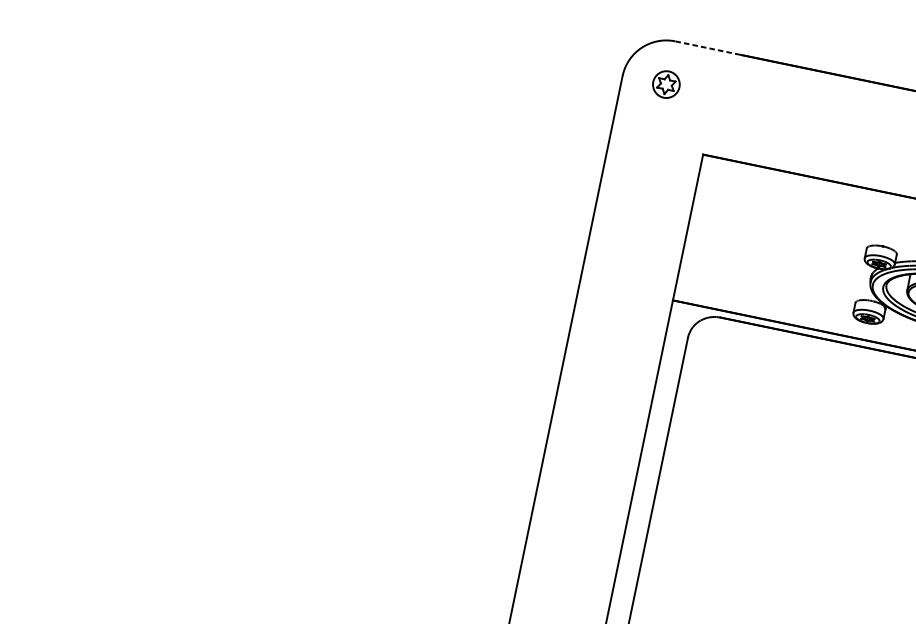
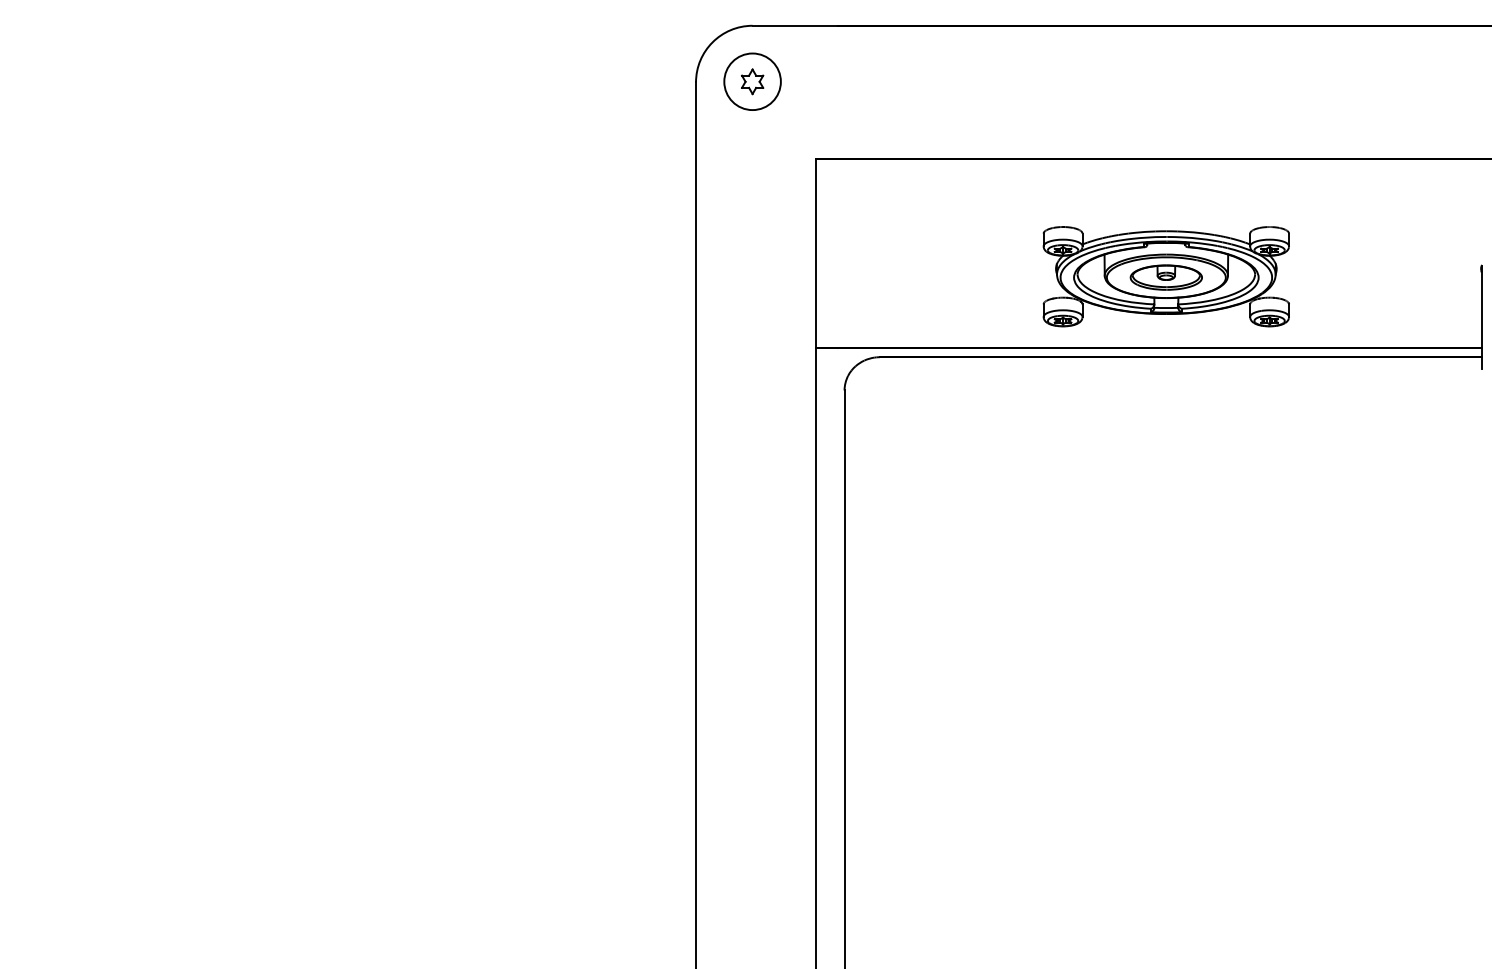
line: (707, 47) -> (794, 25), dashed -> solid
circle: (666, 84) -> (752, 81), size x1.67

